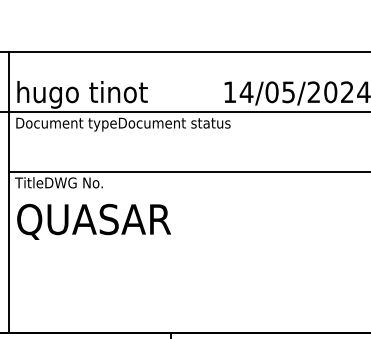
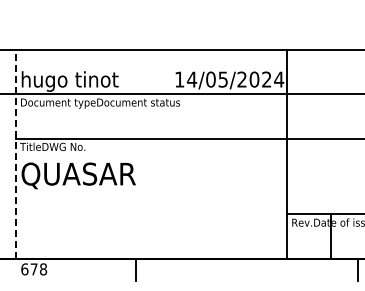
line: (8, 193) -> (15, 154), solid -> dashed

